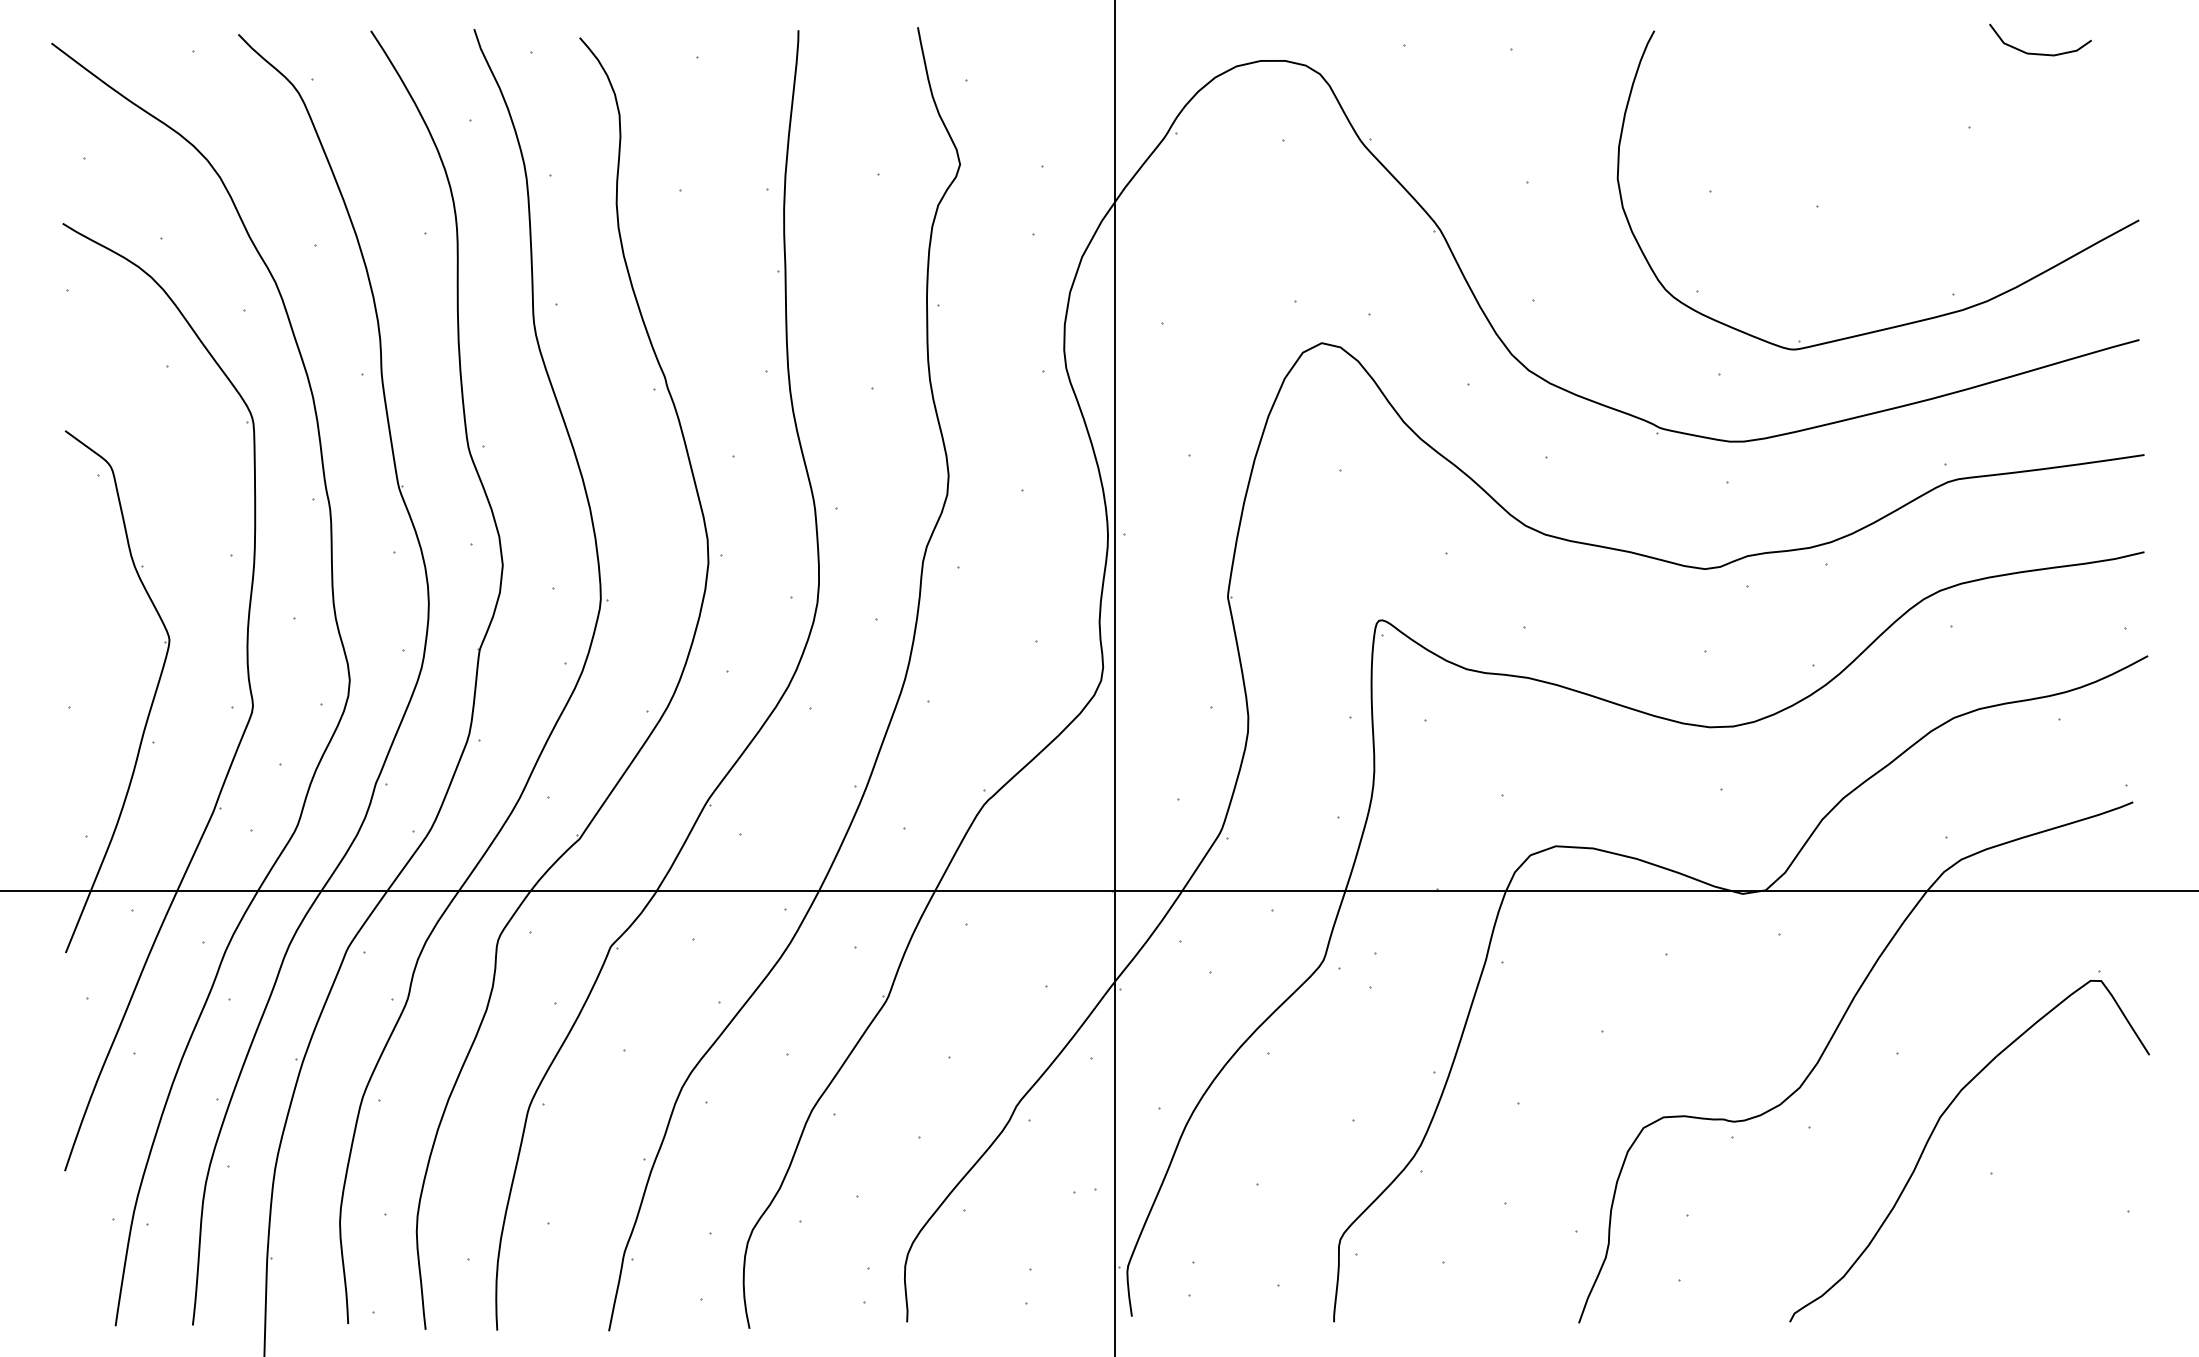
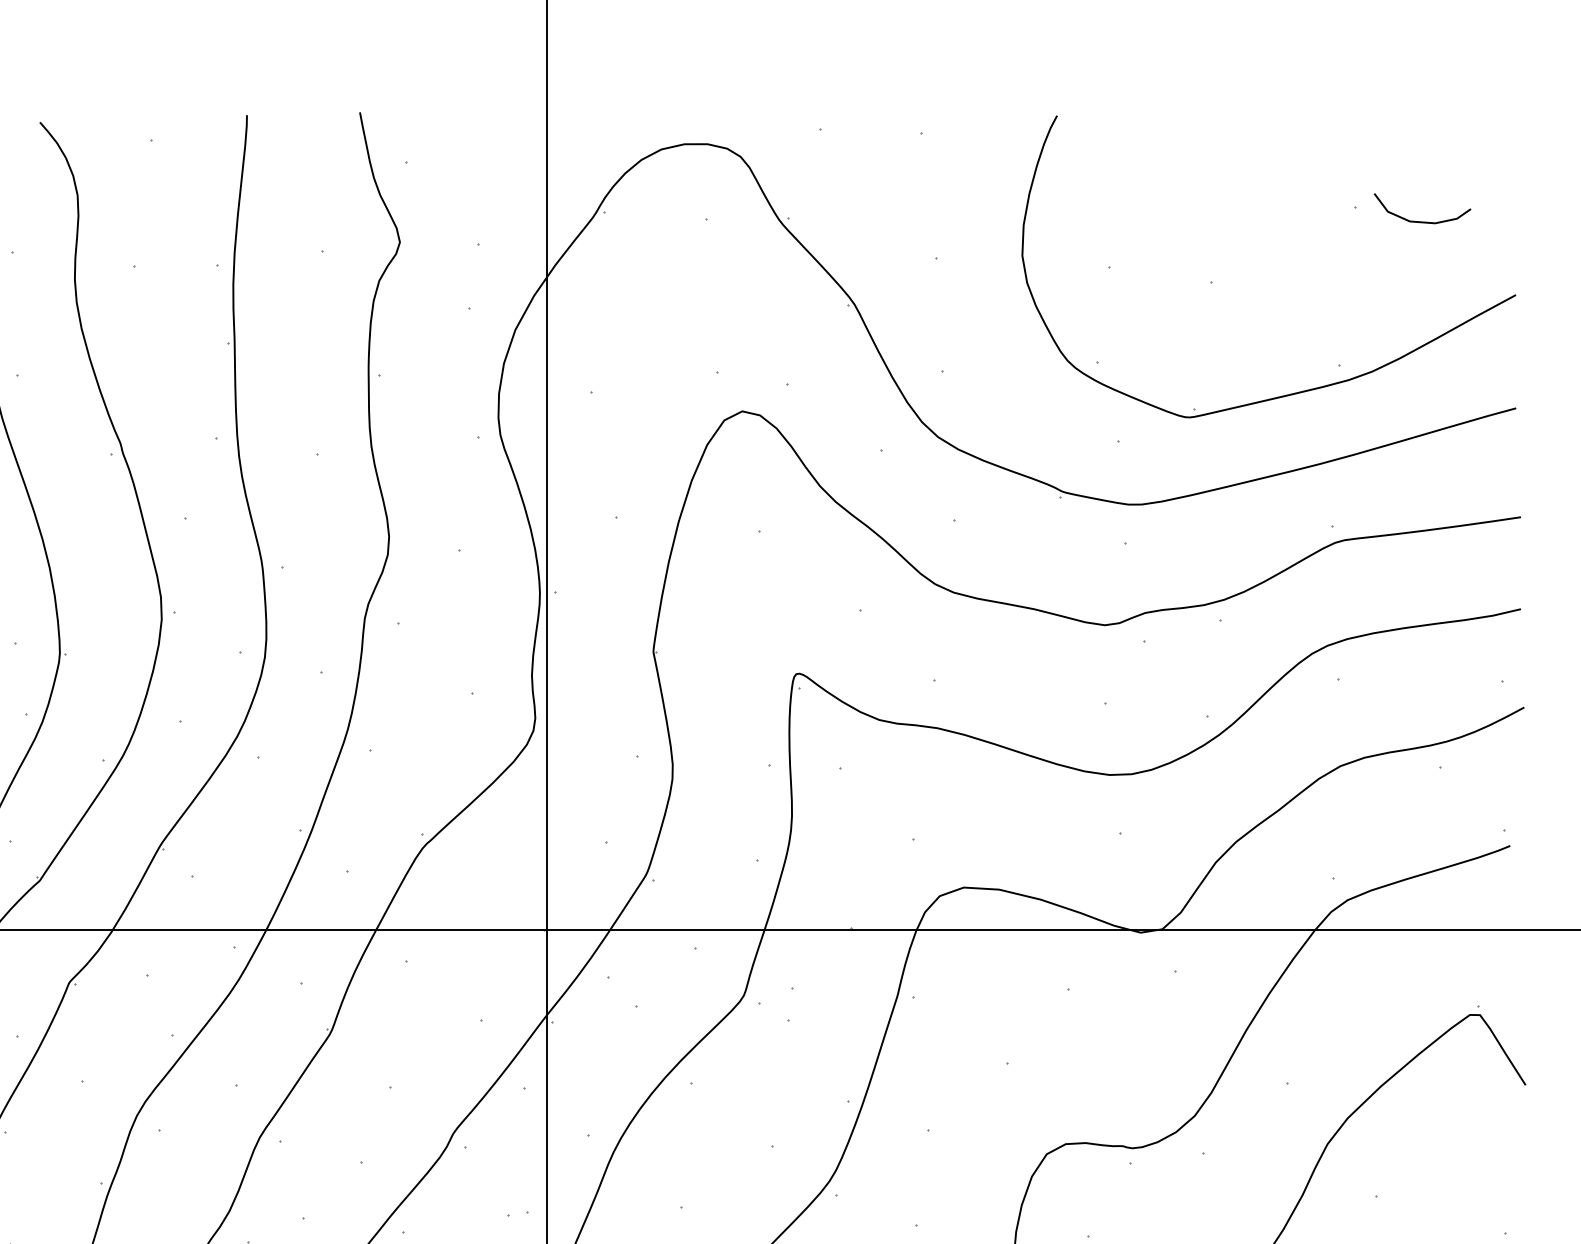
curve: (2040, 53) -> (1422, 221), moved

